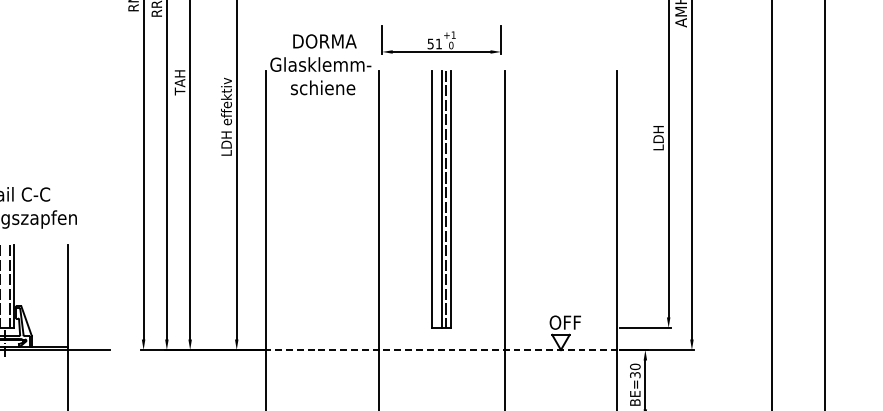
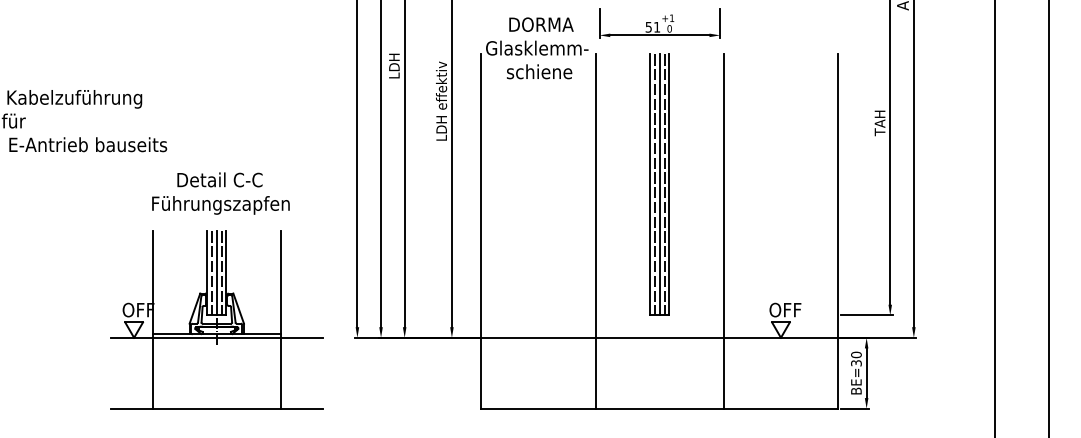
text: (180, 82) -> (394, 66), TAH -> LDH
text: (658, 138) -> (879, 123), LDH -> TAH
line: (437, 198) -> (655, 184), added
line: (4, 286) -> (216, 273), added
line: (442, 349) -> (660, 337), dashed -> solid

